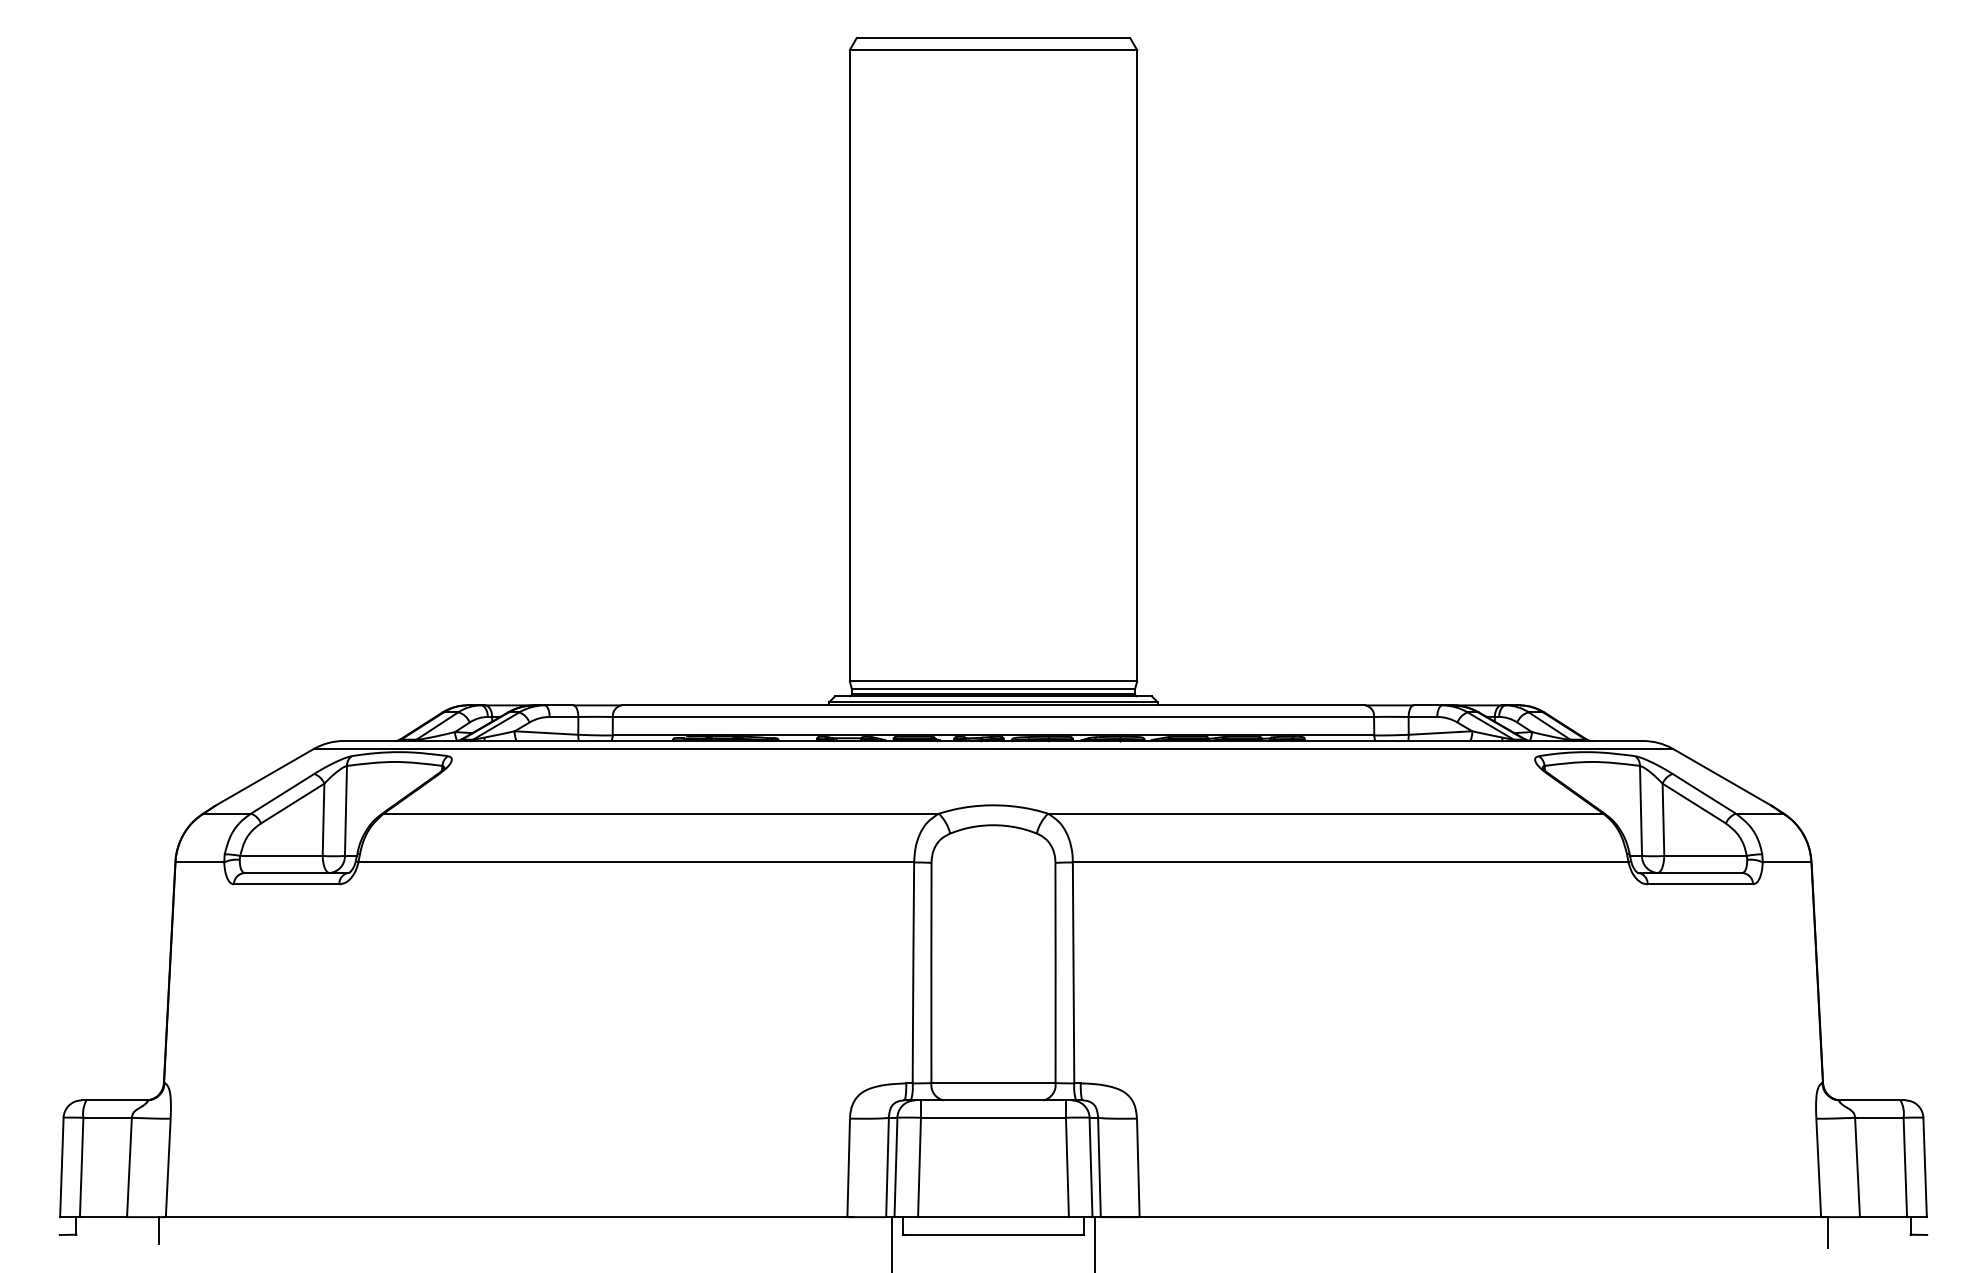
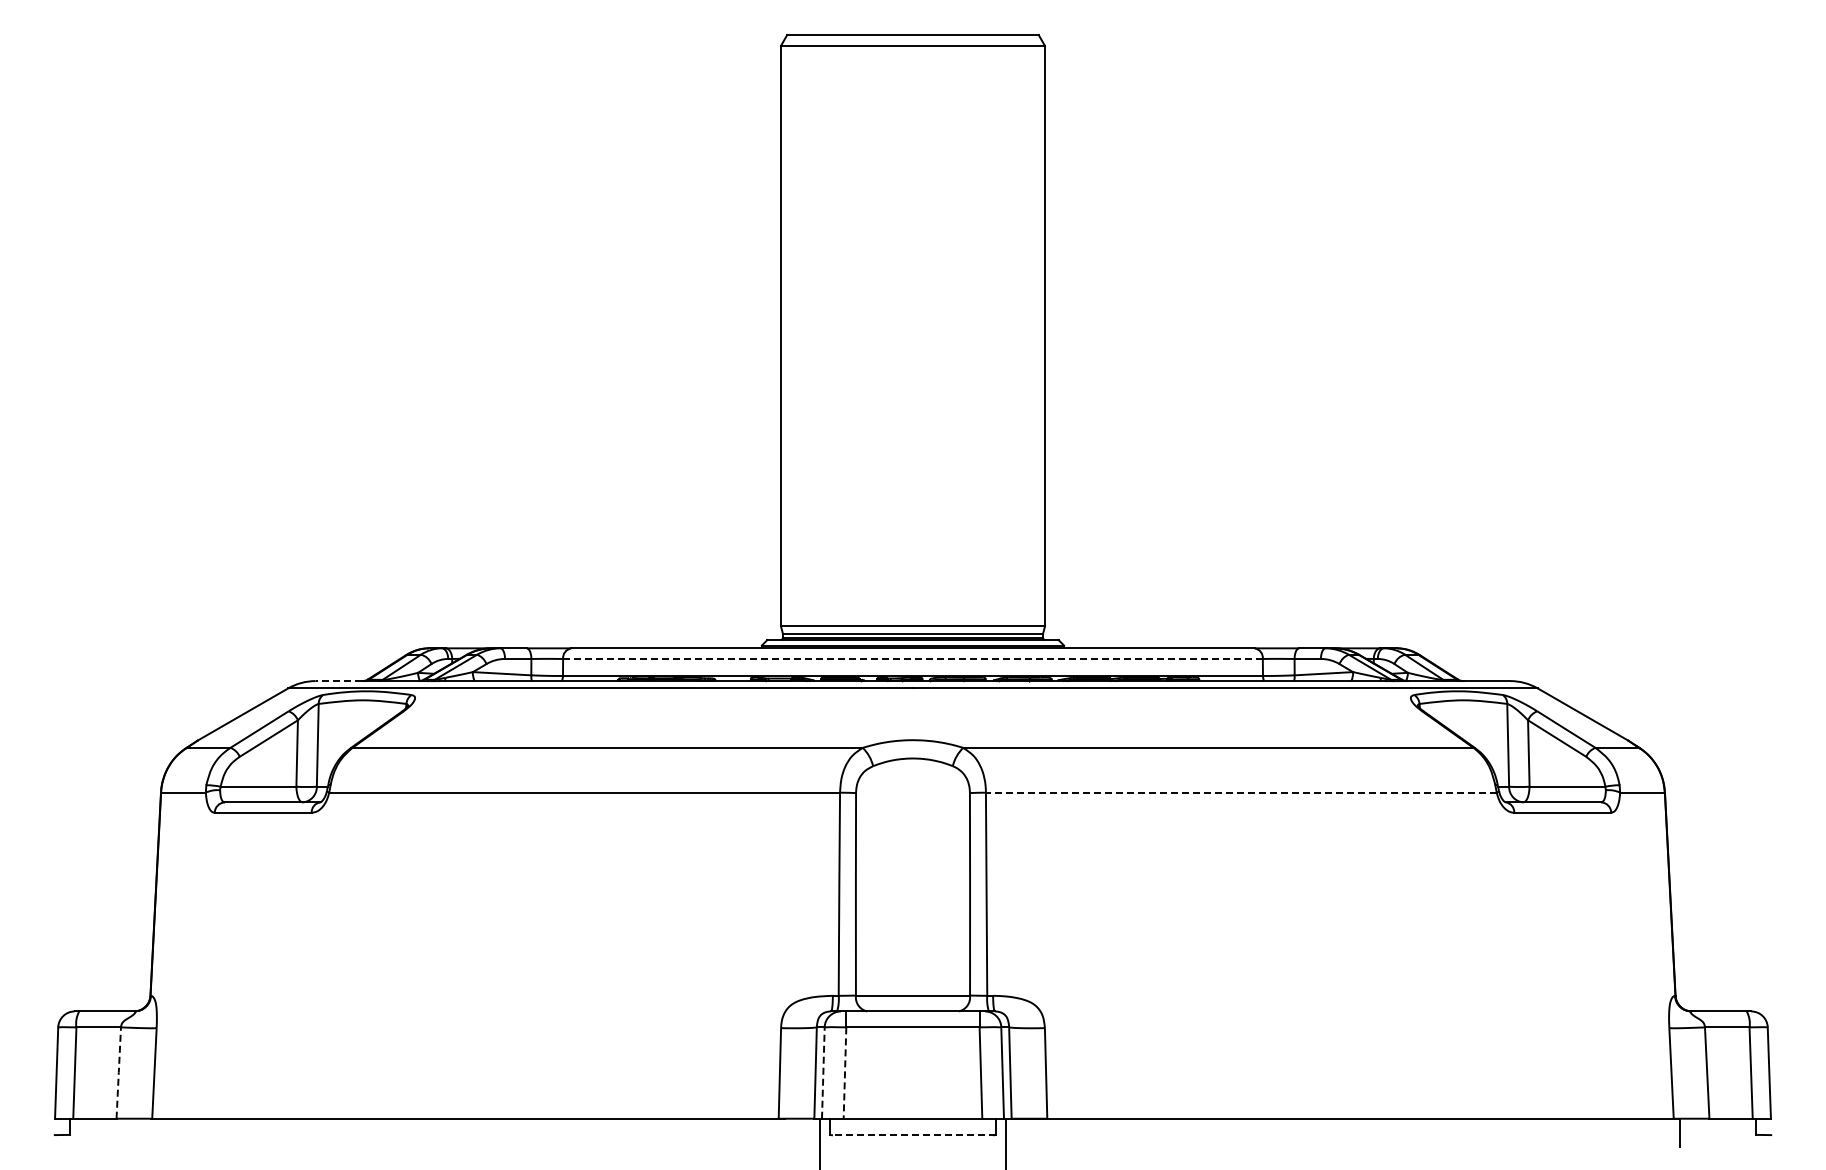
line: (992, 716) -> (912, 658), solid -> dashed
line: (368, 741) -> (338, 681), solid -> dashed
line: (1349, 862) -> (1240, 792), solid -> dashed
line: (129, 1166) -> (118, 1072), solid -> dashed
line: (896, 1167) -> (823, 1073), solid -> dashed
line: (920, 1167) -> (845, 1073), solid -> dashed
line: (158, 1229) -> (145, 1130), removed
line: (994, 1234) -> (913, 1134), solid -> dashed

